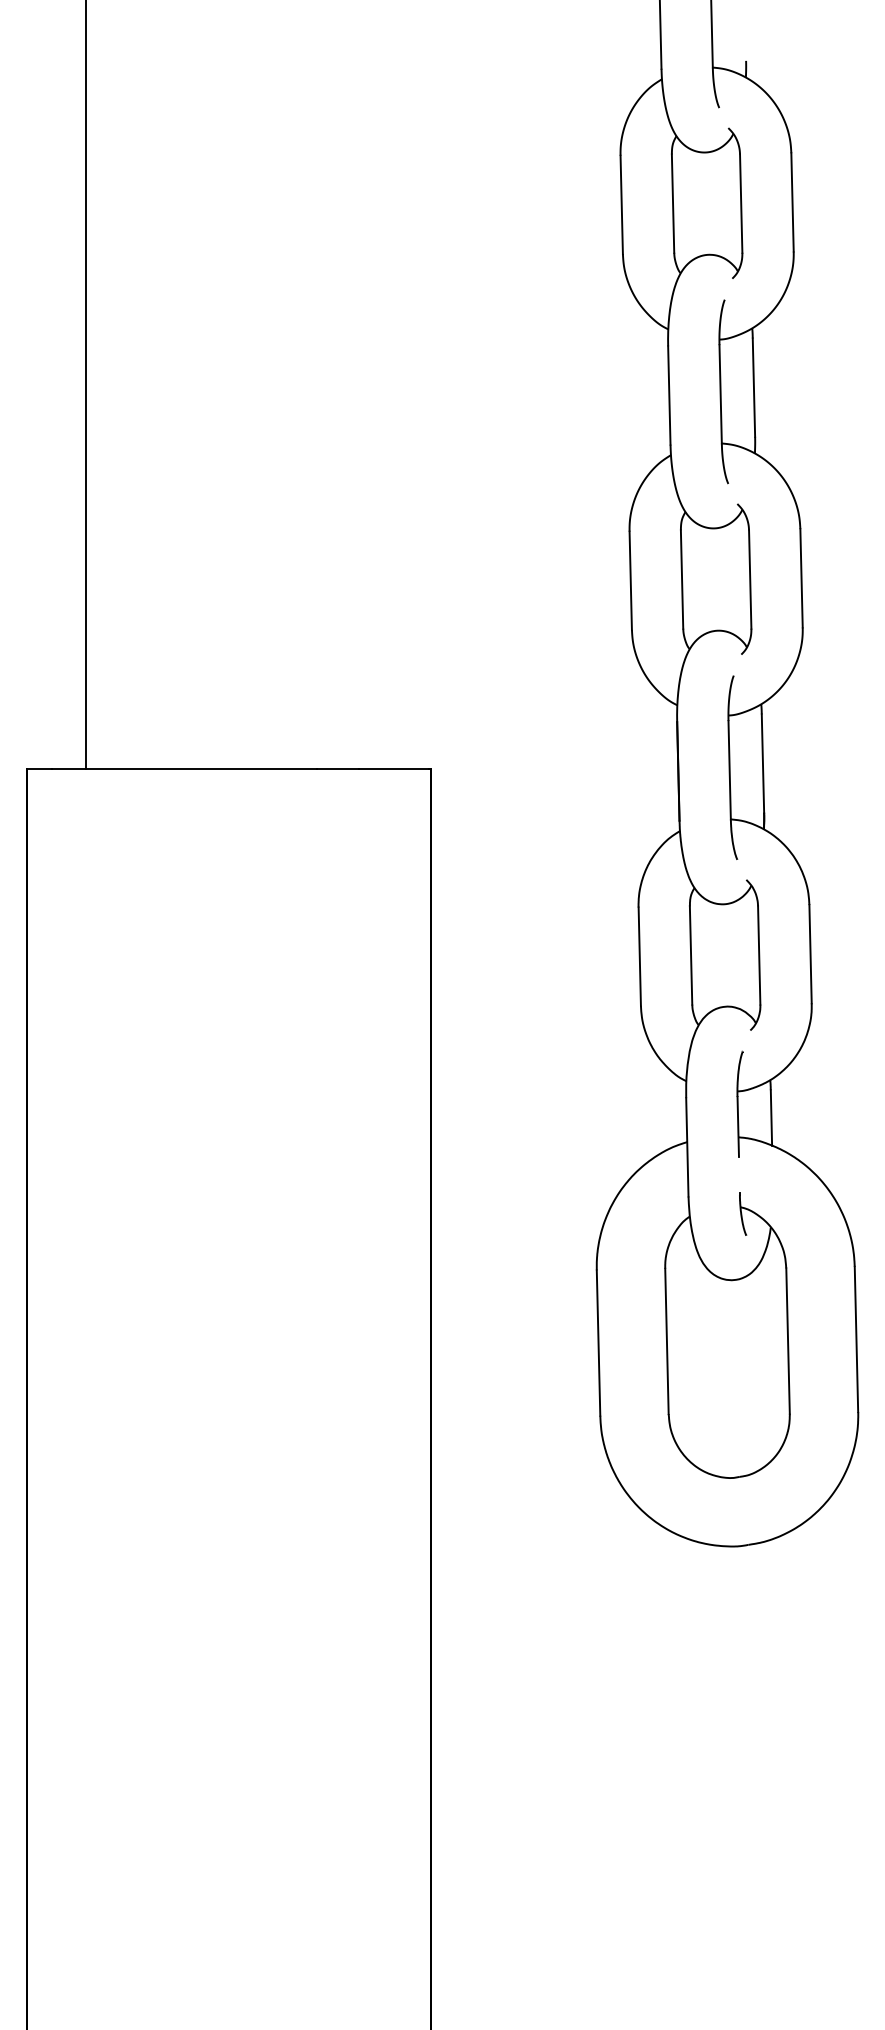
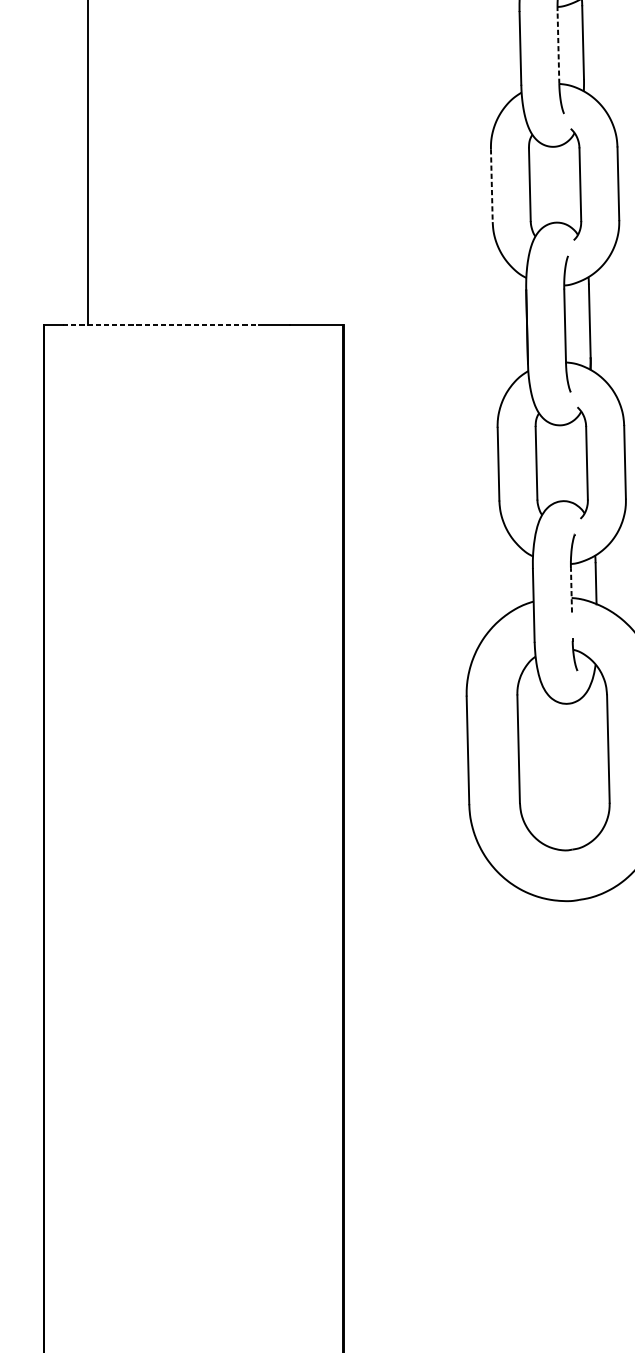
line: (720, 393) -> (558, 46), solid -> dashed
line: (630, 581) -> (491, 186), solid -> dashed
line: (184, 769) -> (161, 325), solid -> dashed
line: (738, 1126) -> (571, 589), solid -> dashed

